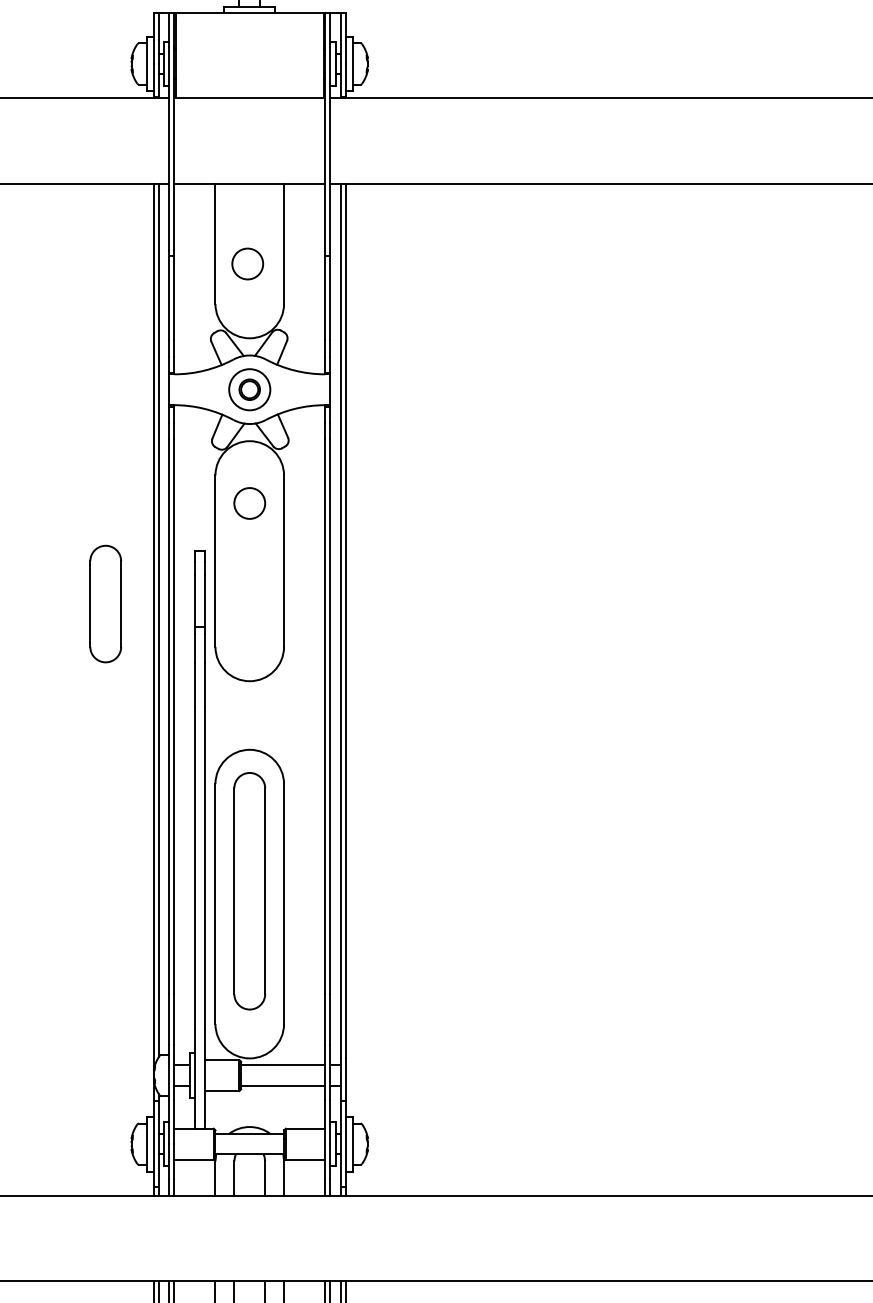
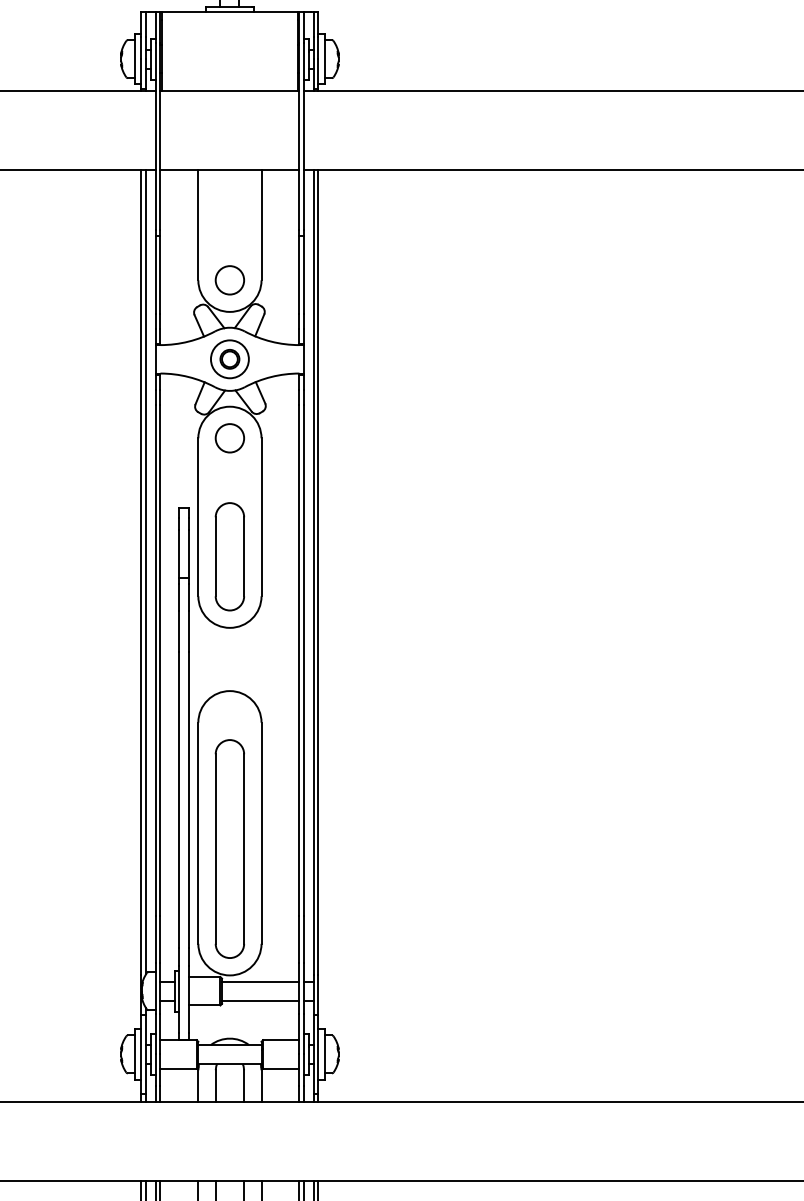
circle: (247, 263) -> (229, 279), moved
circle: (249, 503) -> (229, 438), moved
part: (105, 603) -> (229, 556), moved
part: (249, 891) -> (229, 849), moved

